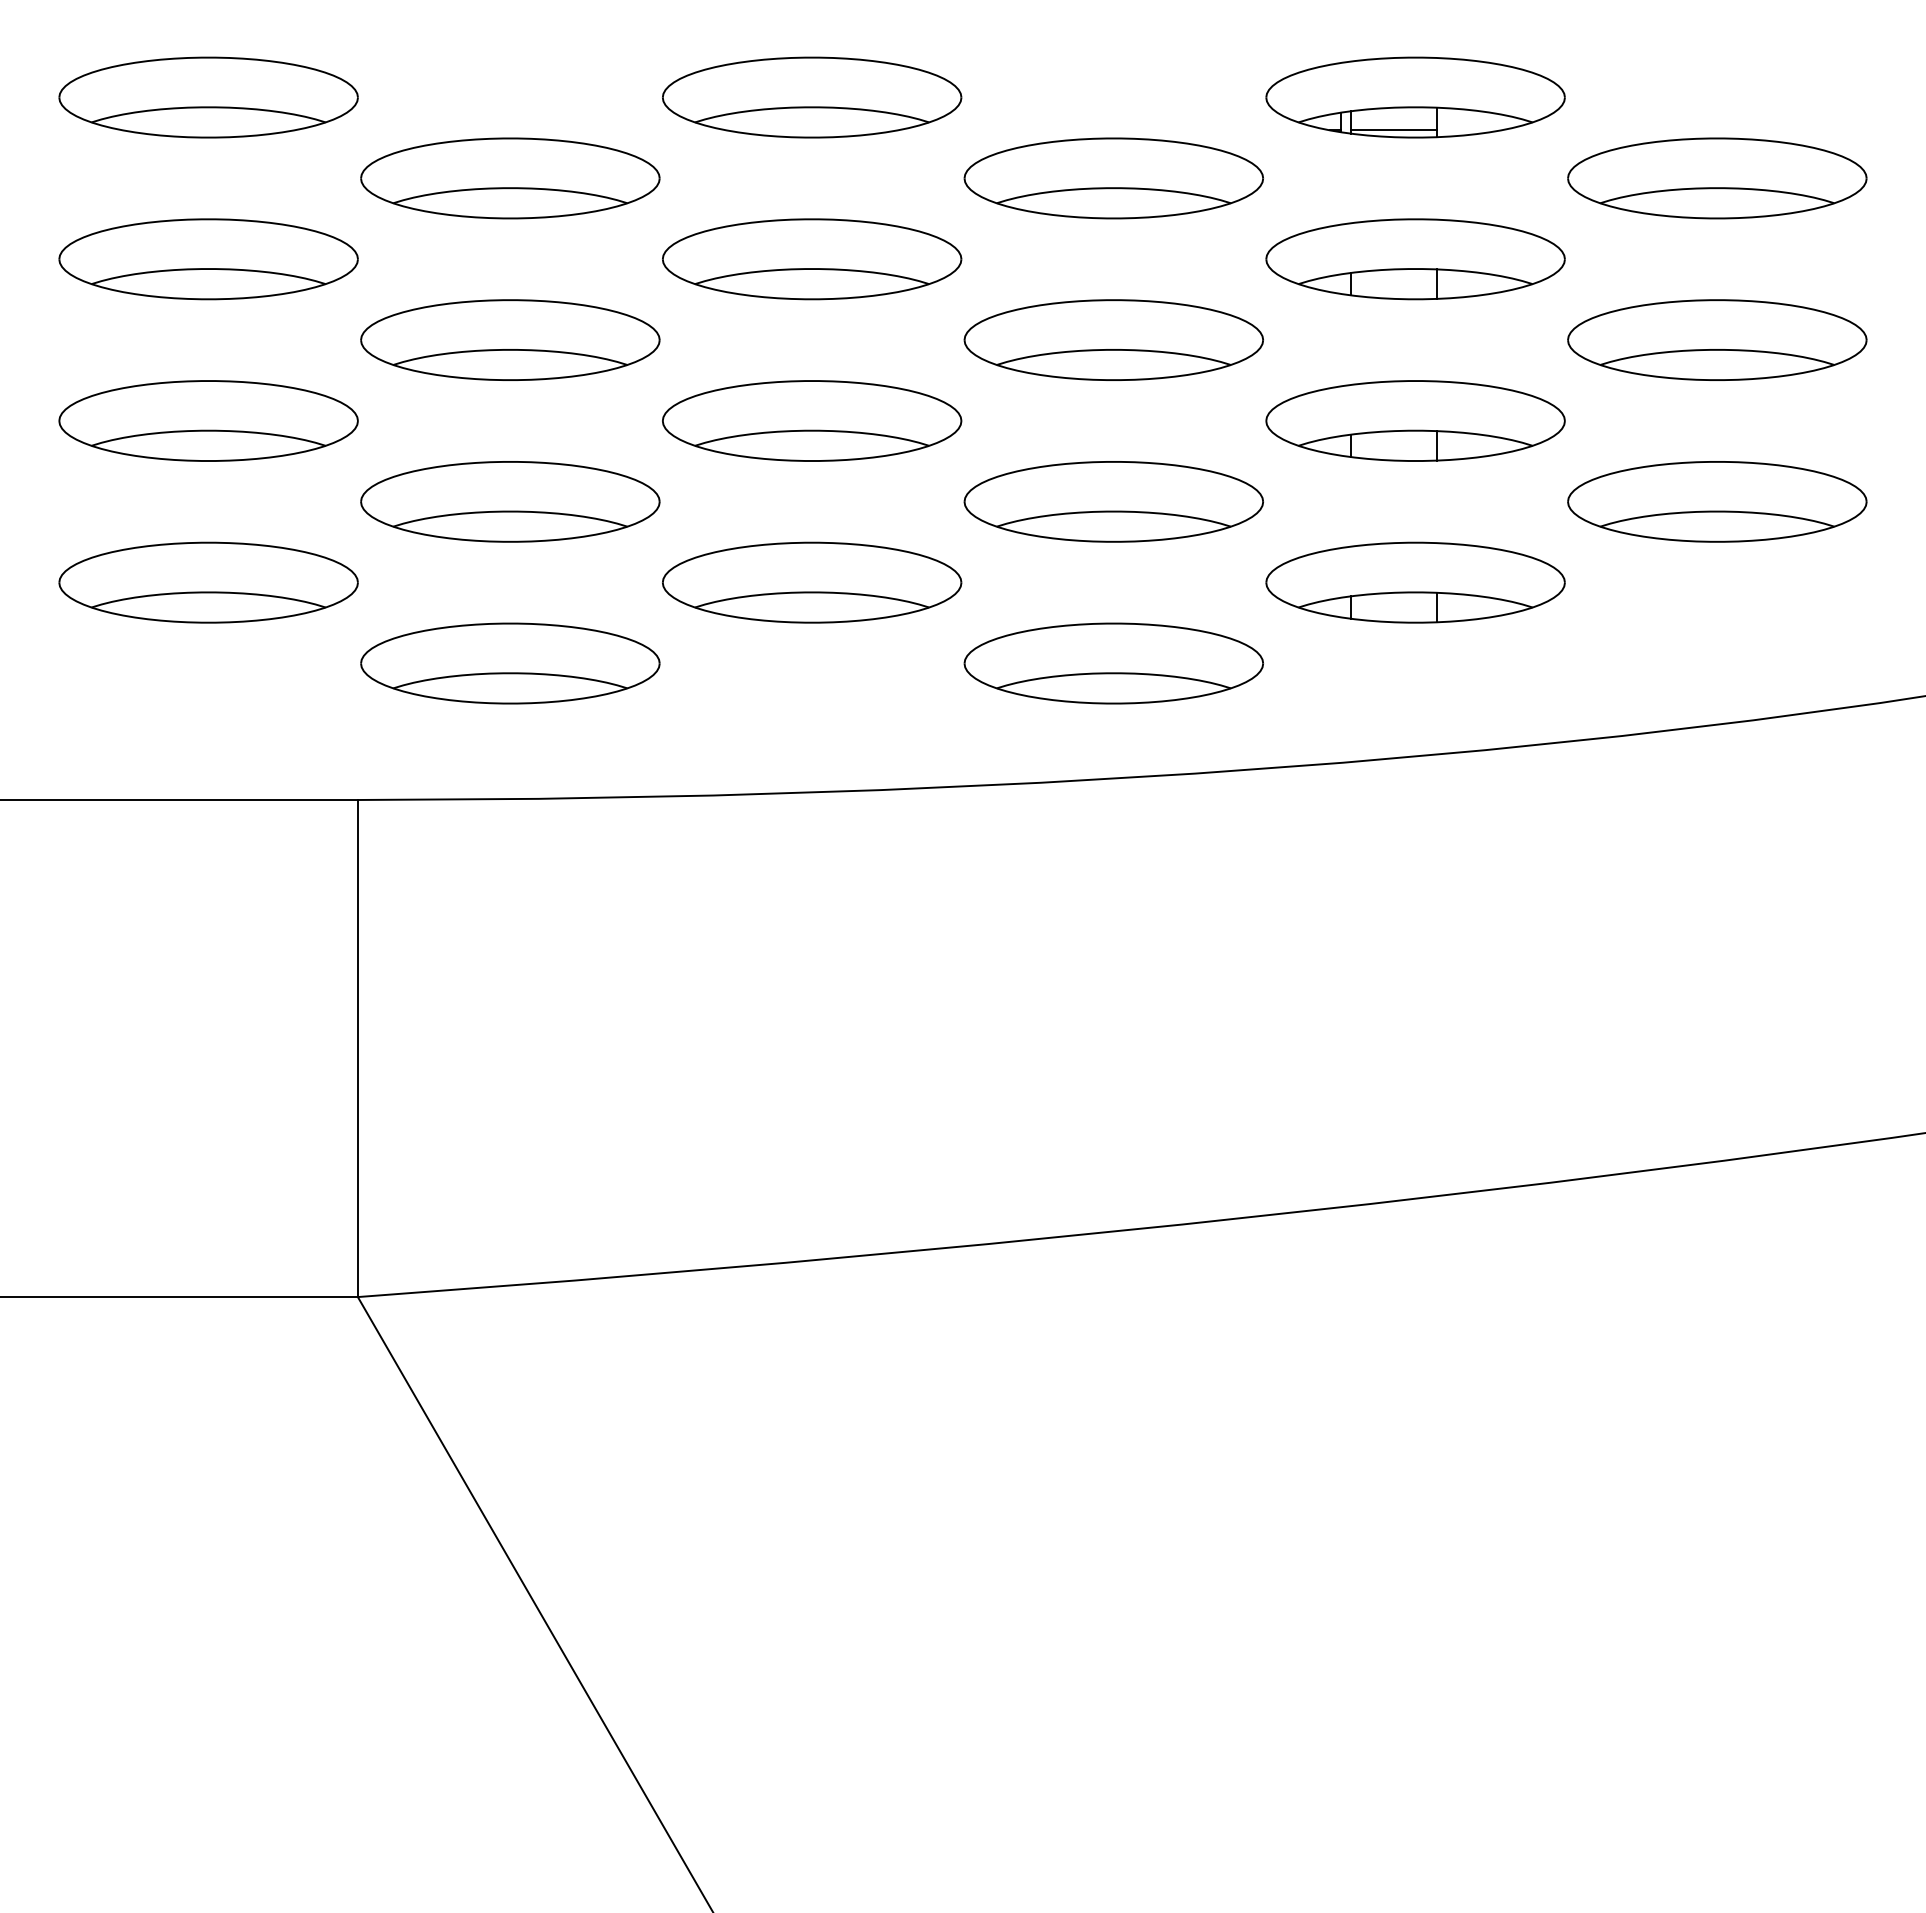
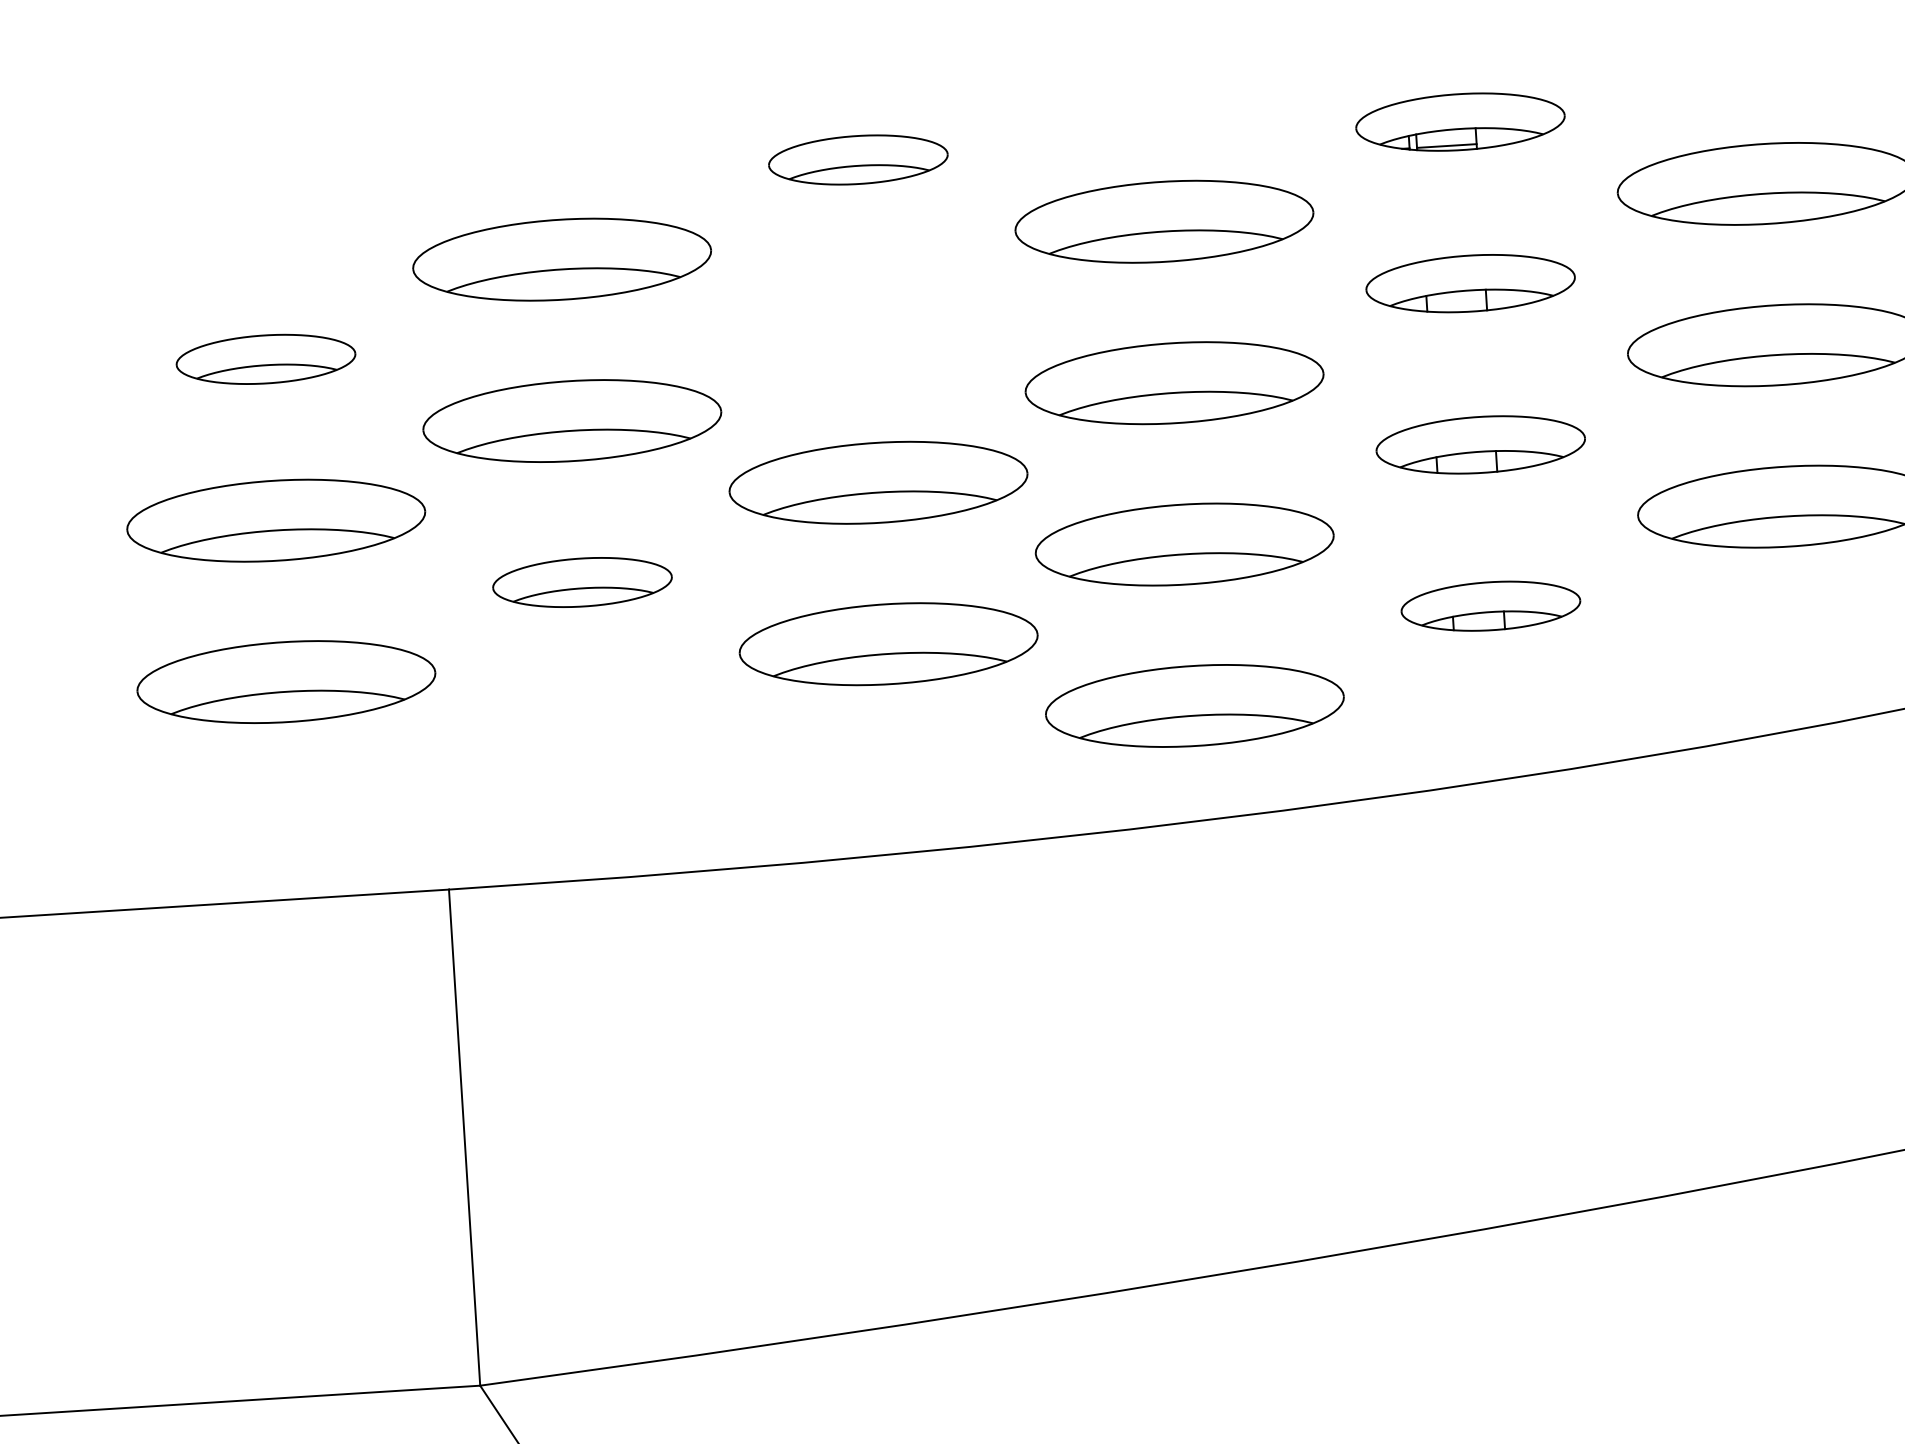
part: (208, 97) -> (255, 197), removed
part: (812, 97) -> (858, 159), size x0.6
part: (1415, 97) -> (1460, 122), size x0.7
part: (208, 259) -> (265, 359), size x0.6
part: (812, 259) -> (868, 321), removed
part: (1415, 259) -> (1470, 283), size x0.7
part: (1415, 420) -> (1480, 444), size x0.7
part: (510, 501) -> (582, 582), size x0.6
part: (1415, 582) -> (1490, 606), size x0.6
part: (510, 663) -> (592, 743), removed

